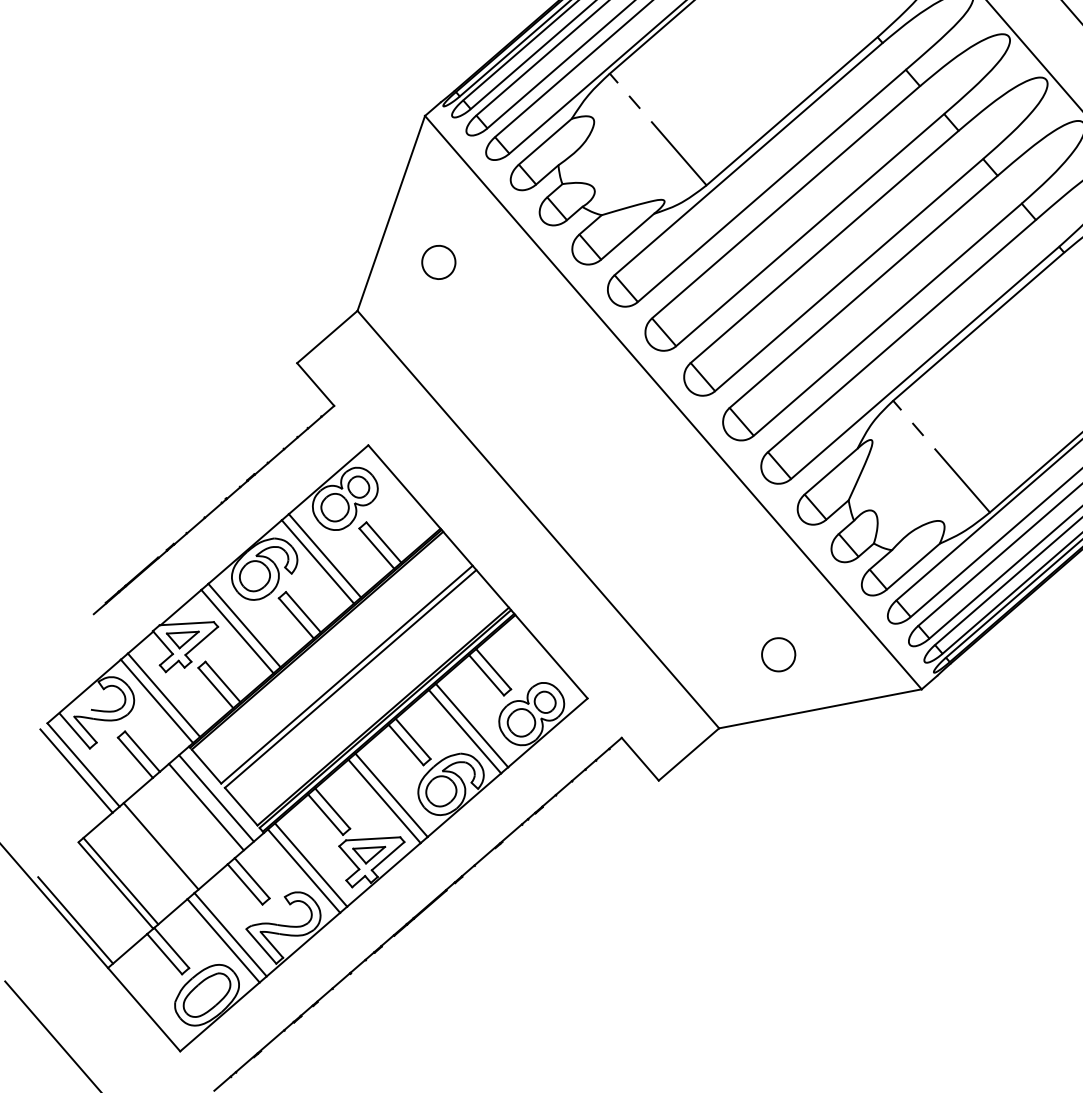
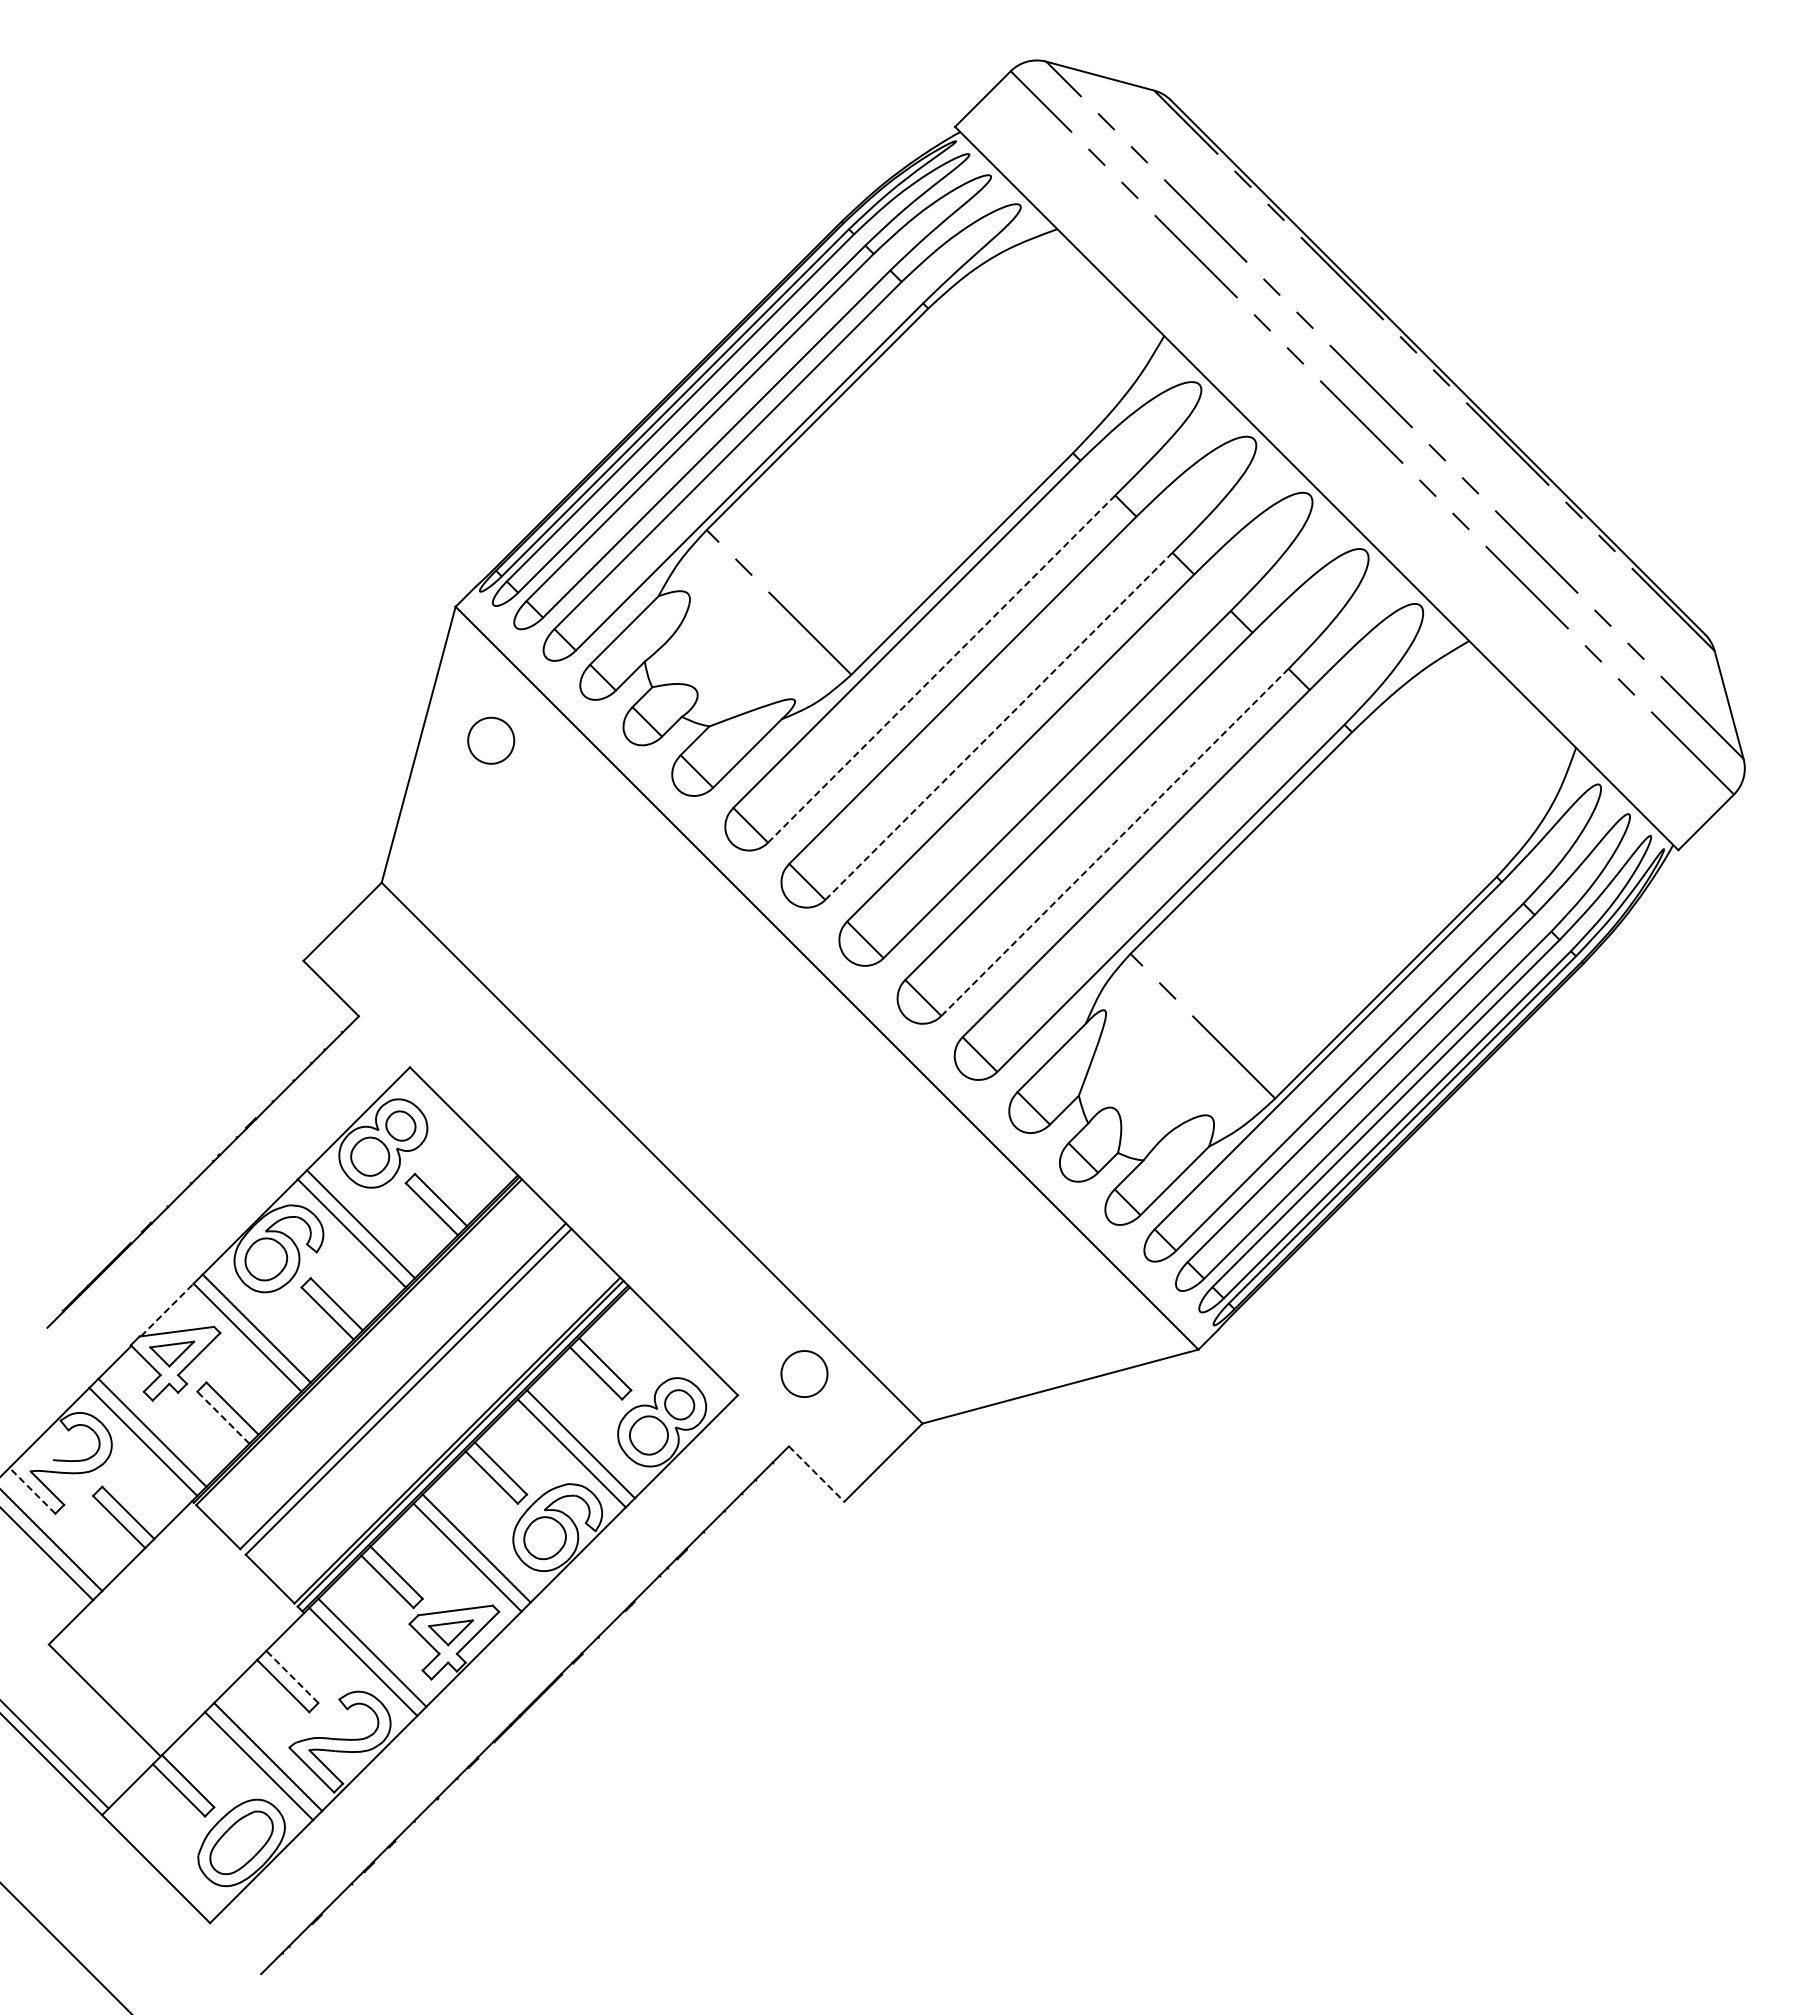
line: (771, 186) -> (941, 669), solid -> dashed
line: (809, 230) -> (998, 726), solid -> dashed
part: (439, 262) -> (491, 740), moved
line: (887, 319) -> (1114, 842), solid -> dashed
line: (181, 607) -> (167, 1309), solid -> dashed
part: (778, 654) -> (804, 1373), moved
line: (215, 687) -> (223, 1417), solid -> dashed
line: (75, 731) -> (33, 1491), solid -> dashed
line: (640, 759) -> (817, 1474), solid -> dashed
line: (216, 798) -> (235, 1570), removed
line: (206, 807) -> (222, 1583), removed
line: (161, 846) -> (163, 1641), removed
line: (252, 877) -> (292, 1676), solid -> dashed
line: (121, 880) -> (111, 1693), removed

